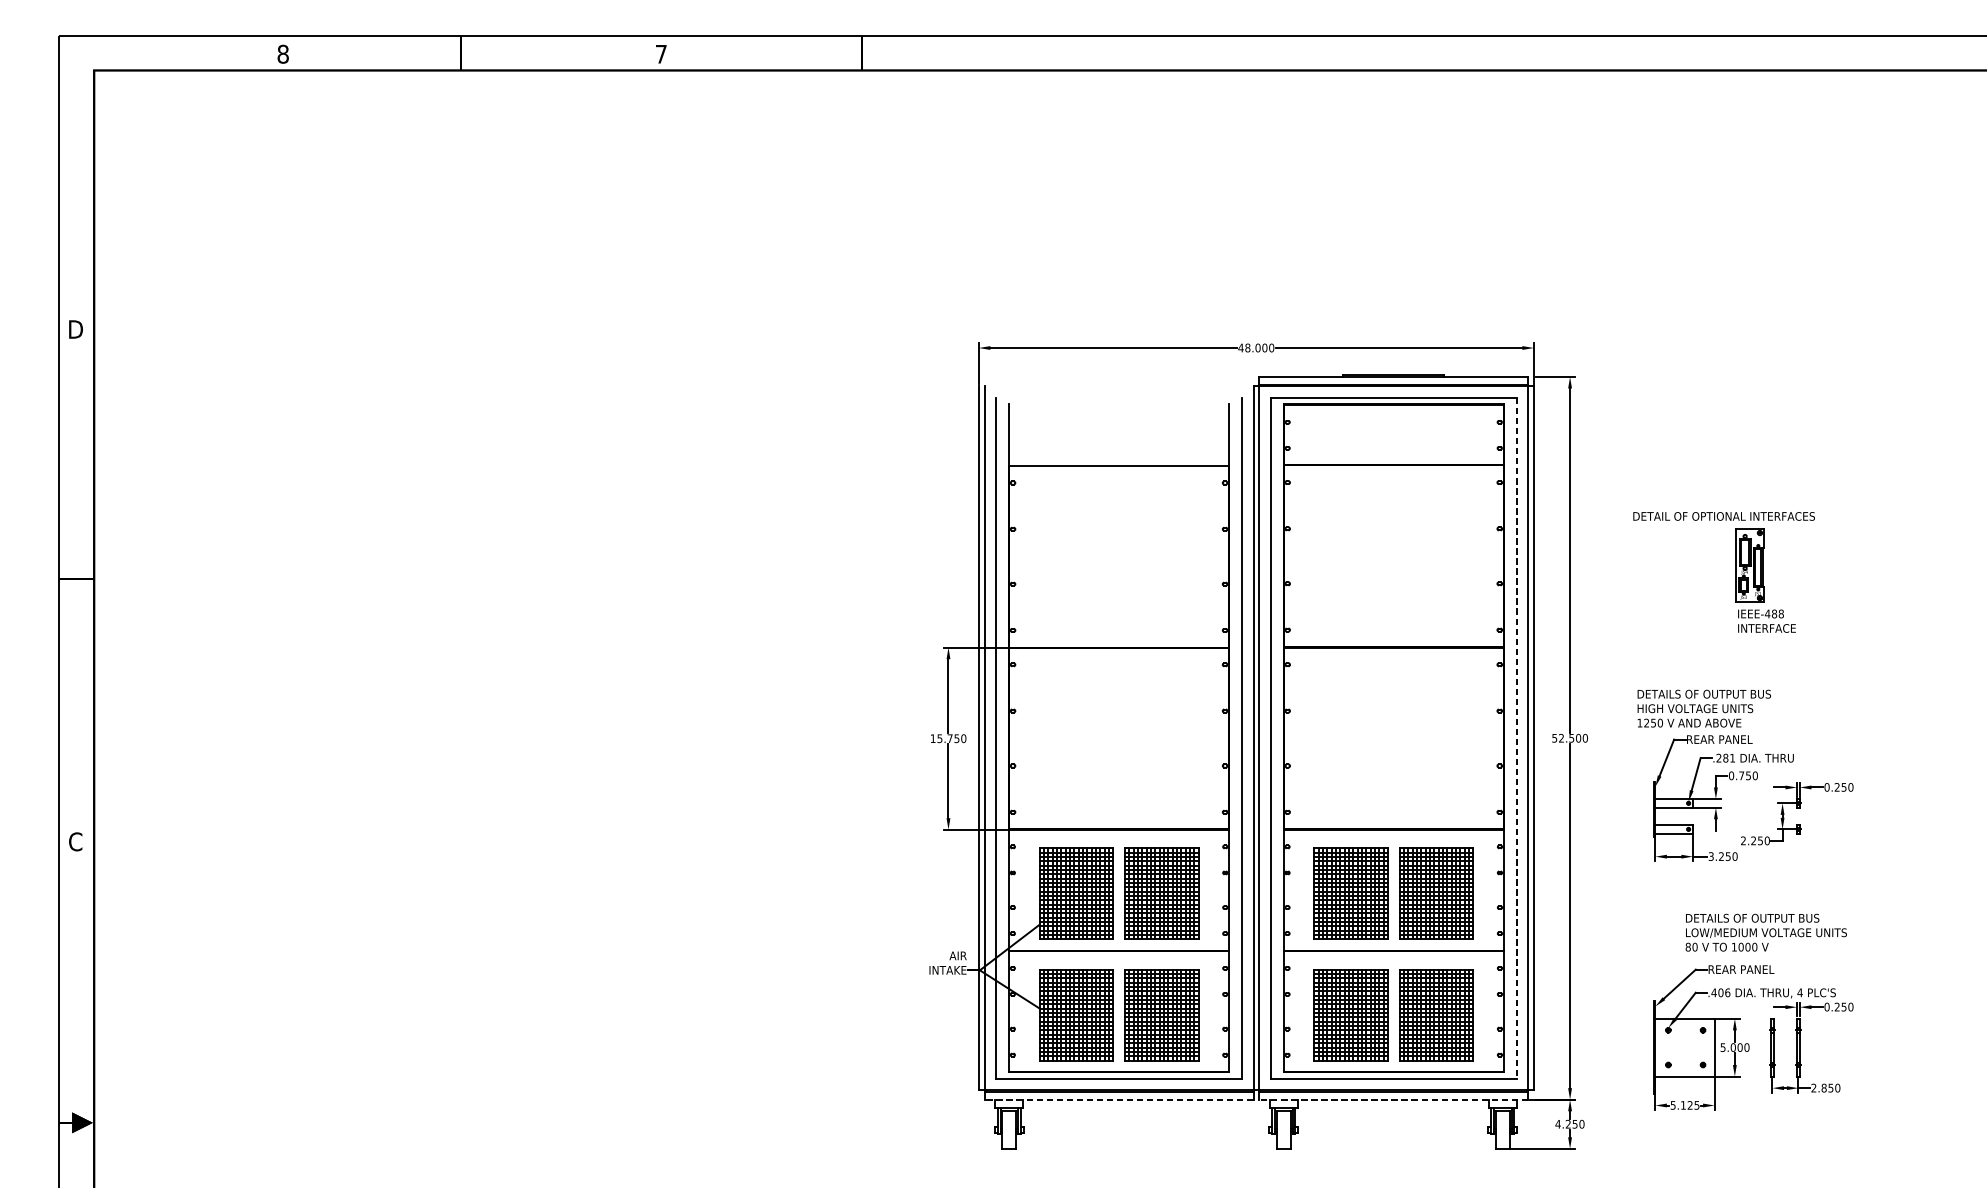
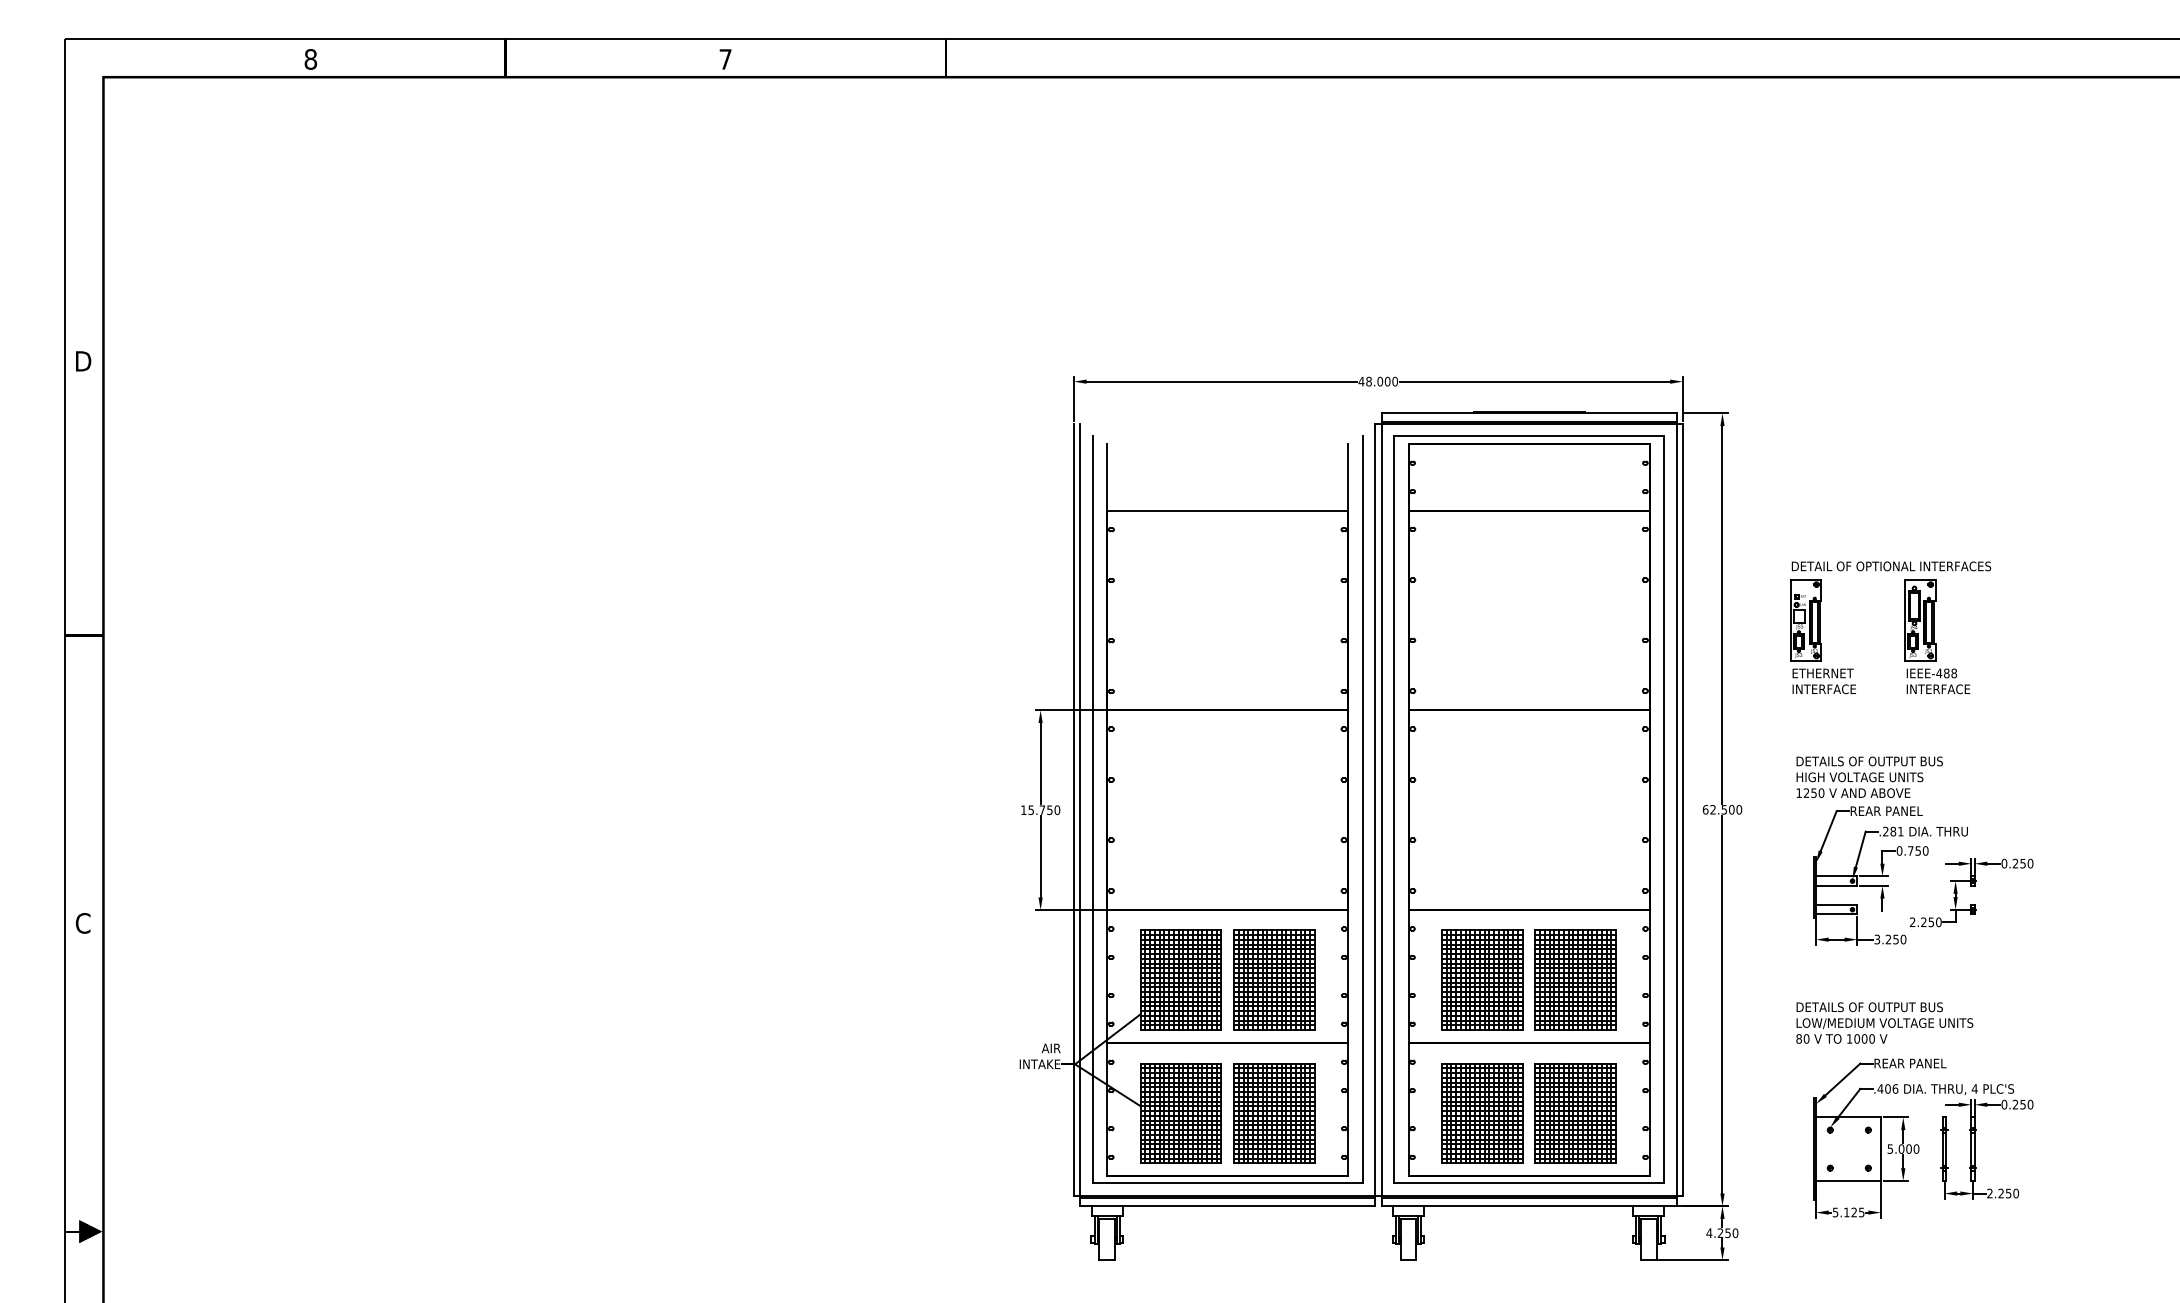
part: (1661, 580) -> (1822, 636), added
line: (1516, 738) -> (1663, 810), dashed -> solid
text: (1554, 738) -> (1705, 809), 52.500 -> 62.500
text: (1766, 932) -> (1884, 1022), moved
text: (1824, 1088) -> (2001, 1193), 2.850 -> 2.250
line: (1118, 1099) -> (1227, 1206), dashed -> solid
line: (1393, 1099) -> (1528, 1206), dashed -> solid

